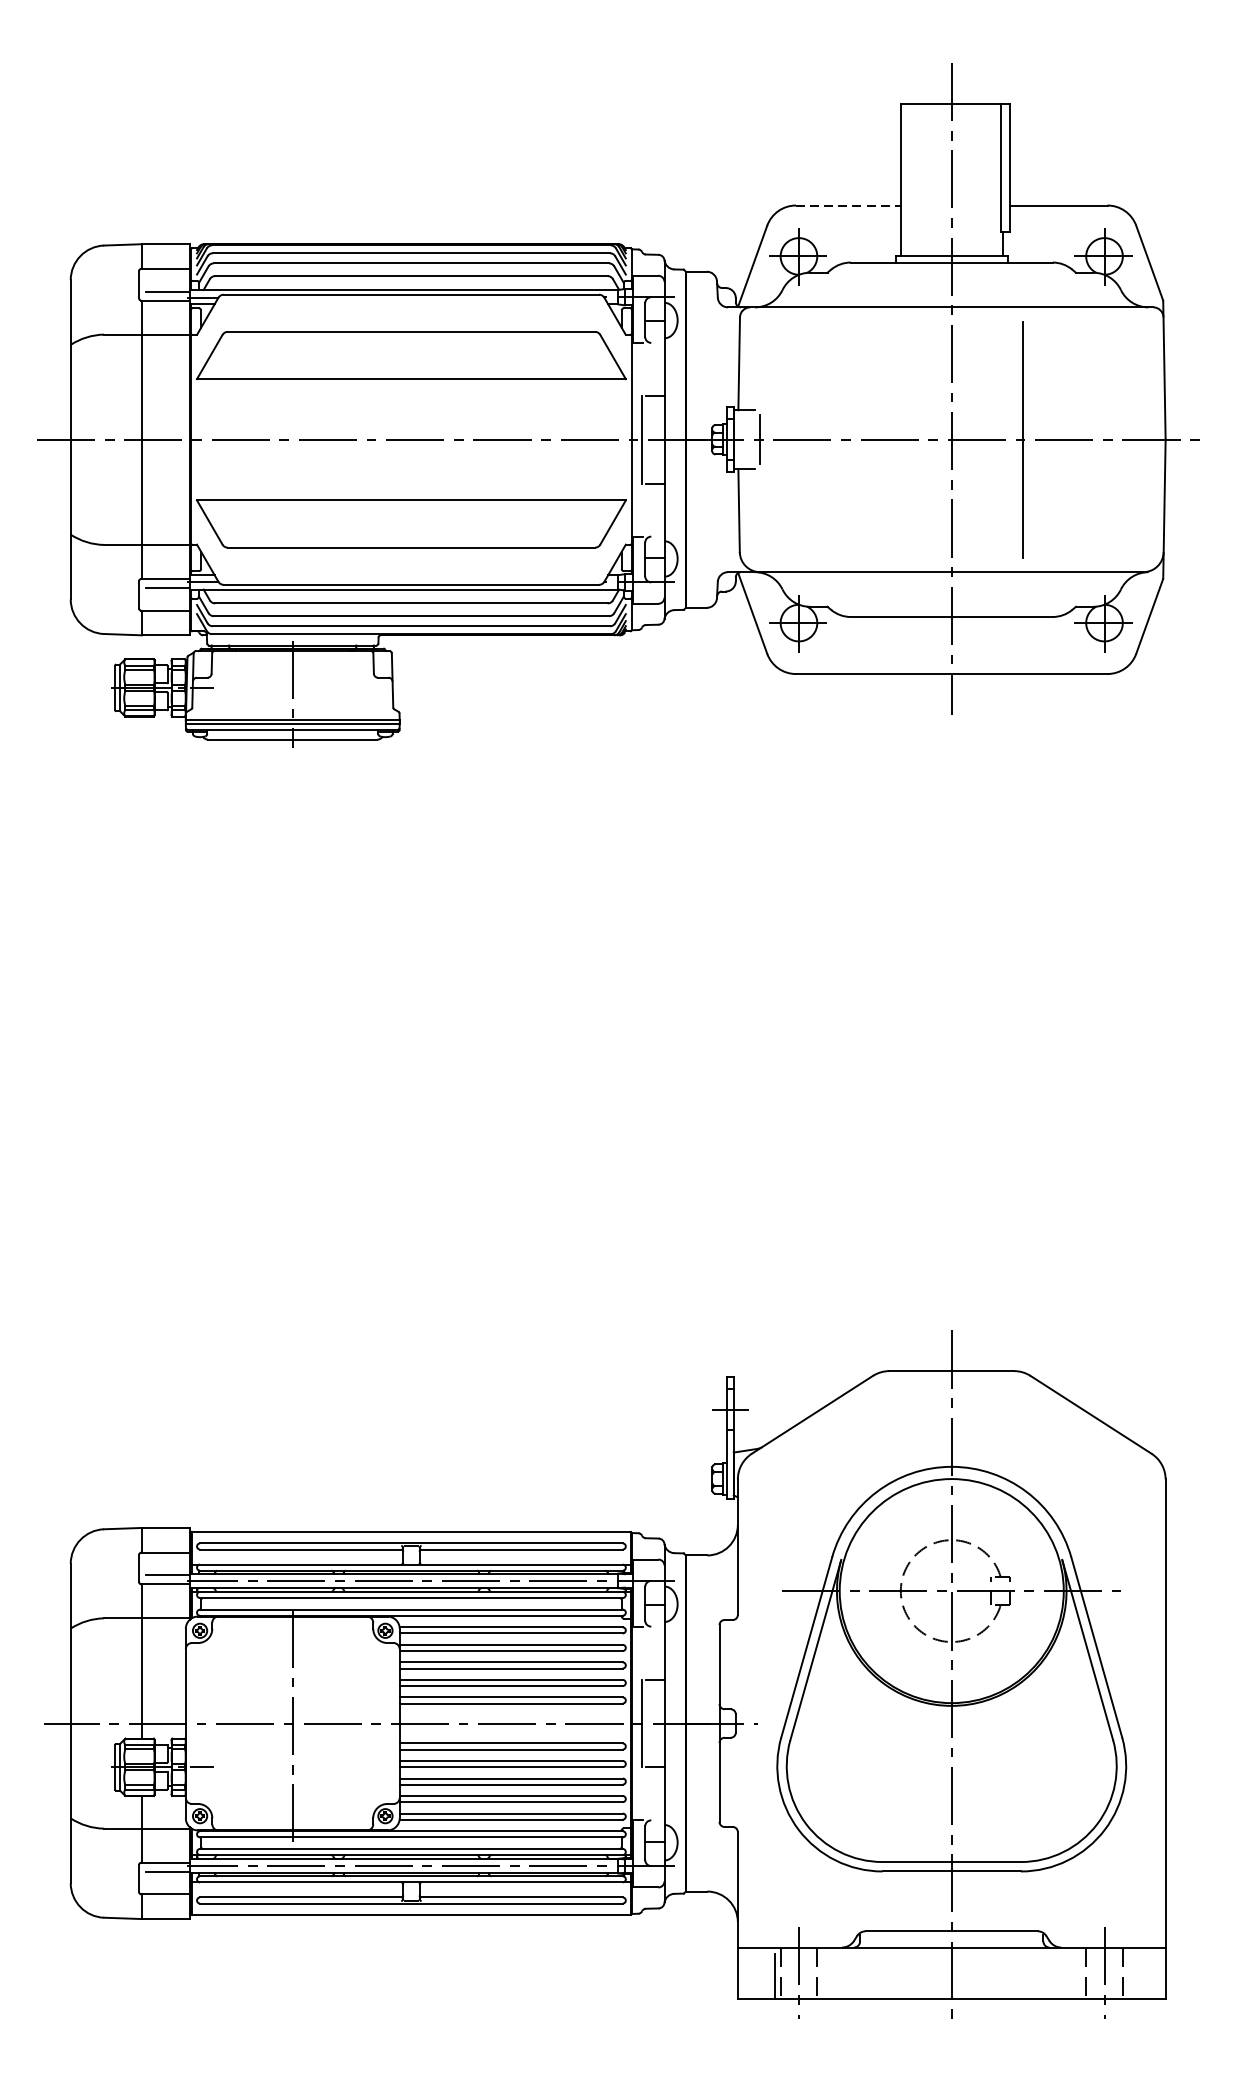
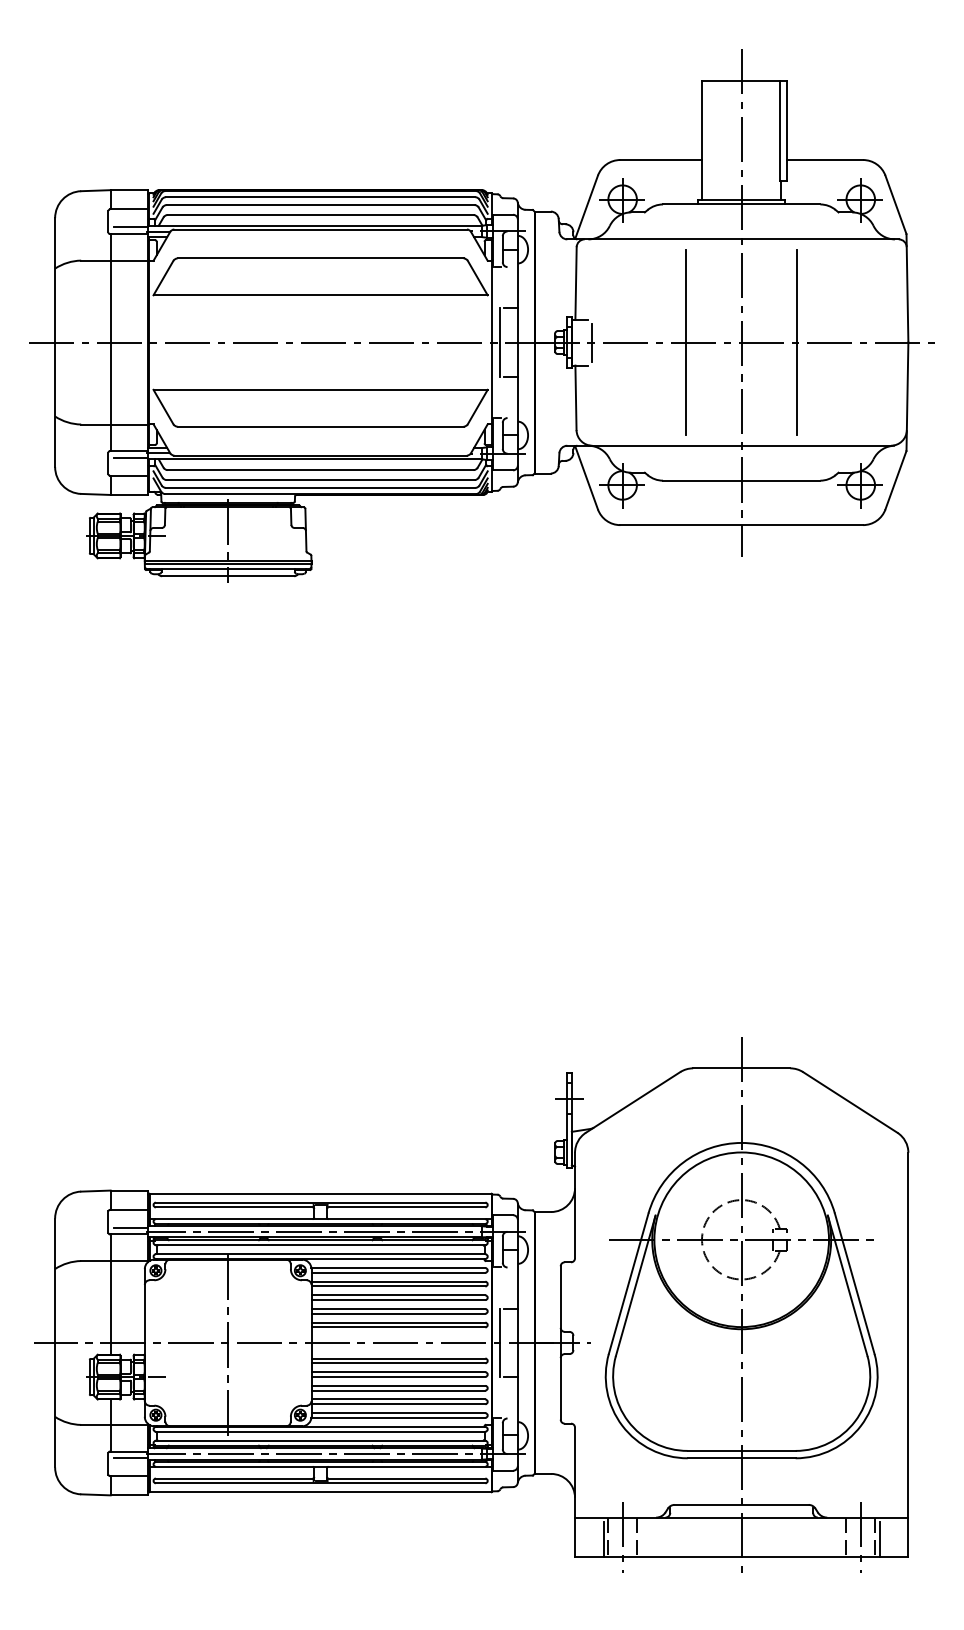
line: (848, 206) -> (661, 160), dashed -> solid
line: (880, 439) -> (686, 342), added
line: (1128, 1975) -> (879, 1539), added

